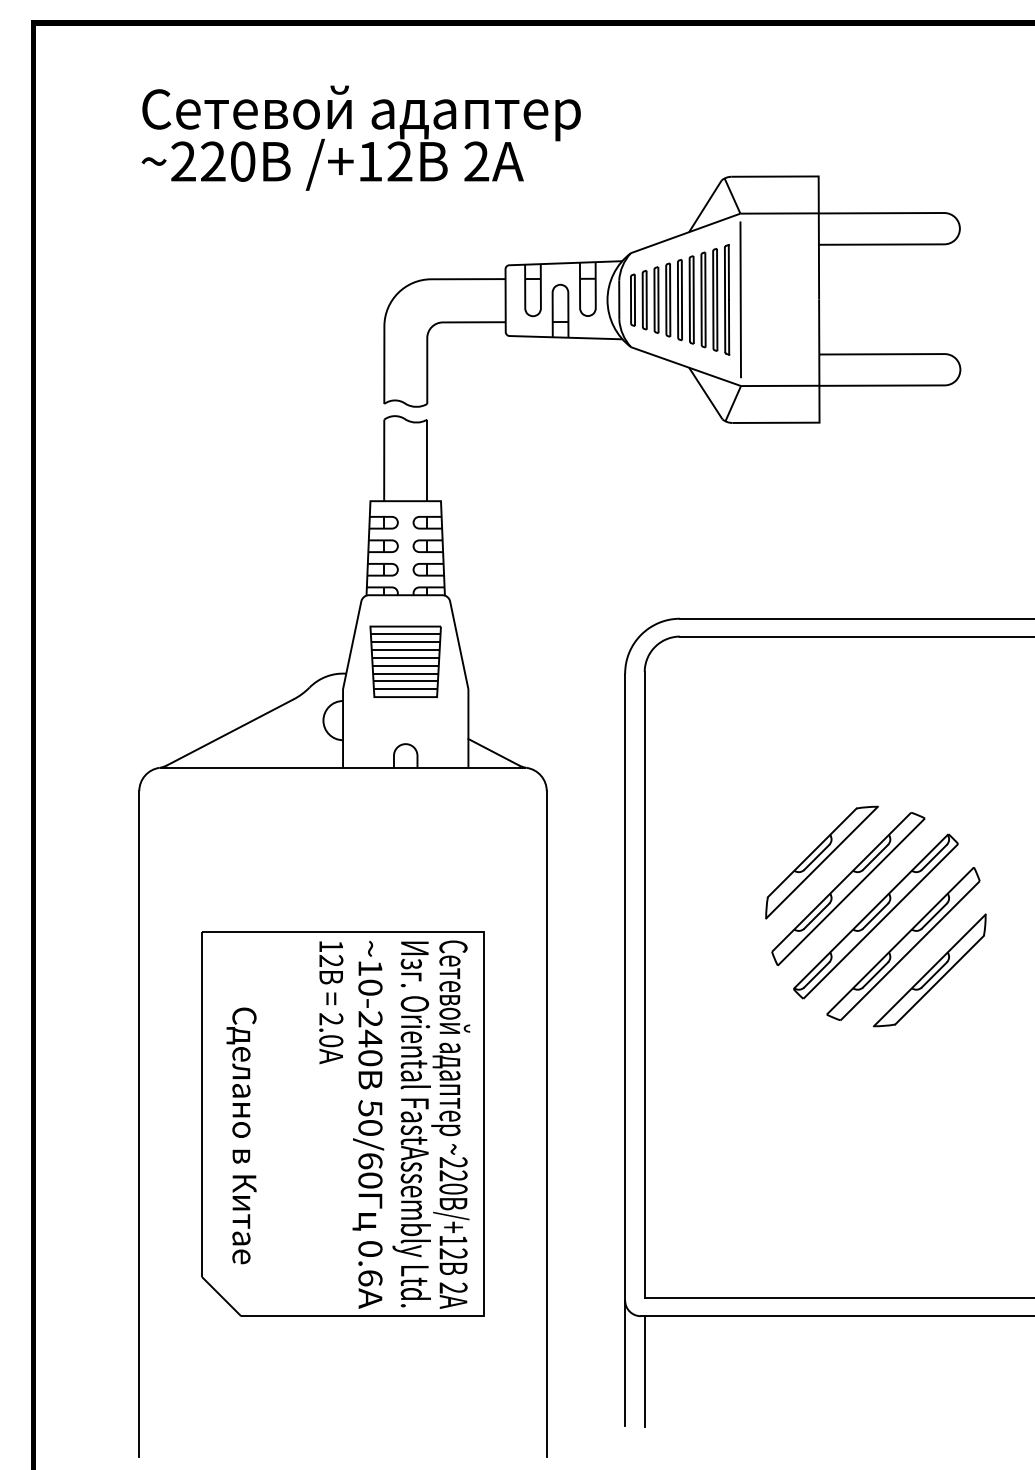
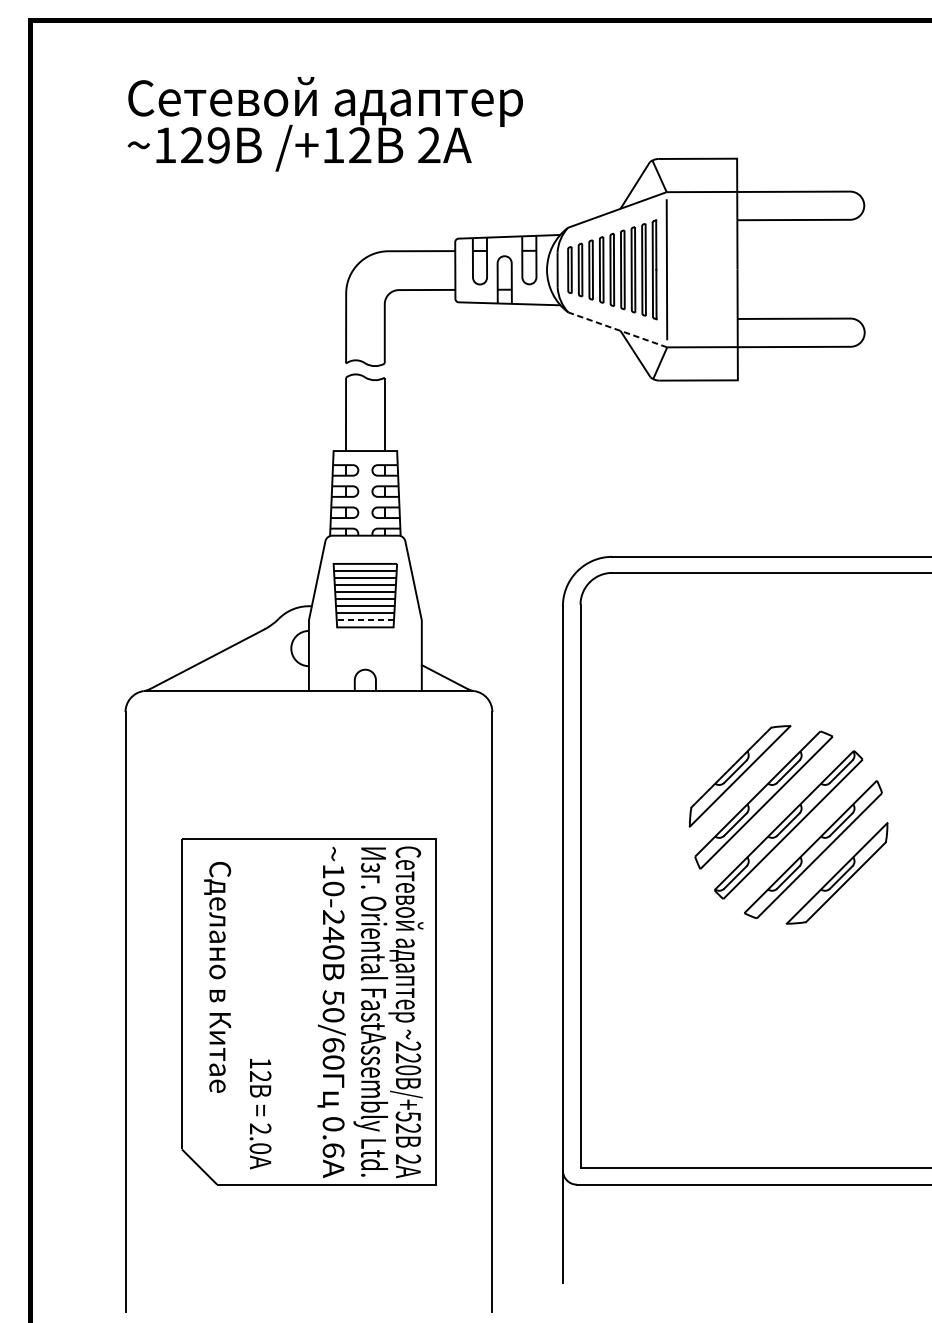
text: (213, 161) -> (192, 145), ~220 -> ~129
line: (685, 366) -> (617, 329), solid -> dashed
line: (405, 689) -> (365, 620), solid -> dashed
text: (331, 1002) -> (260, 1113), moved
text: (241, 1135) -> (217, 977), moved
text: (453, 1239) -> (408, 1115), /+12 -> /+52
line: (644, 1371) -> (580, 1234), removed

